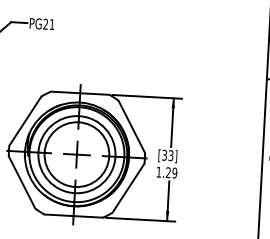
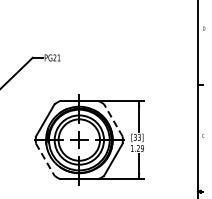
line: (131, 126) -> (113, 120), solid -> dashed
line: (22, 182) -> (45, 159), solid -> dashed

